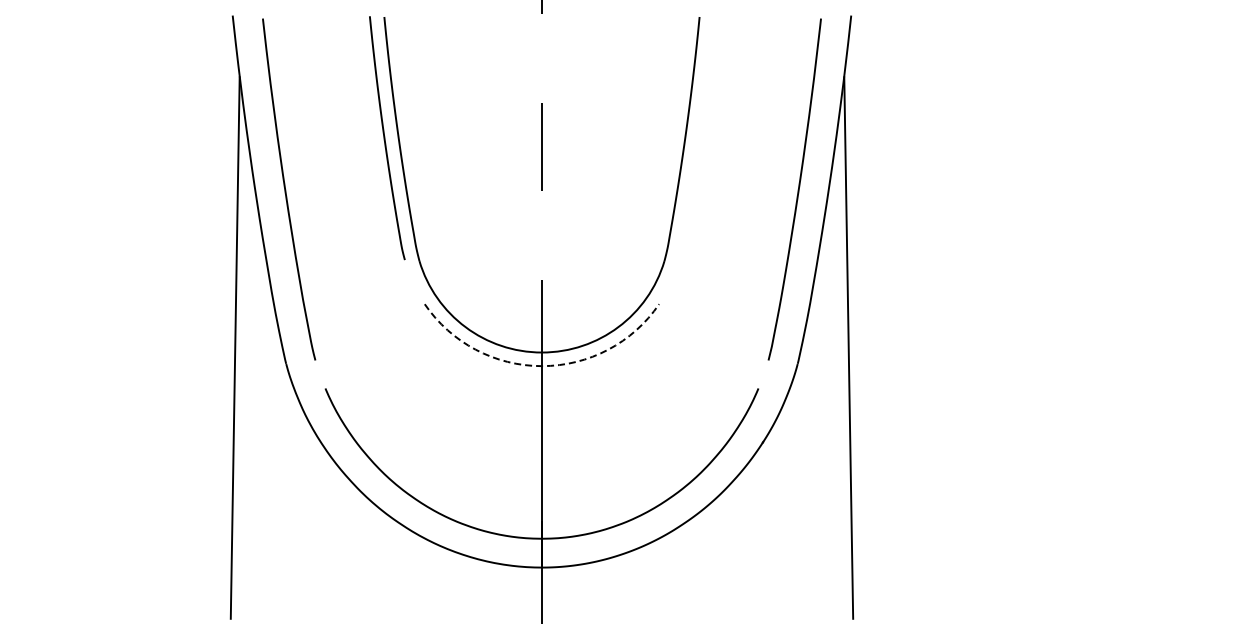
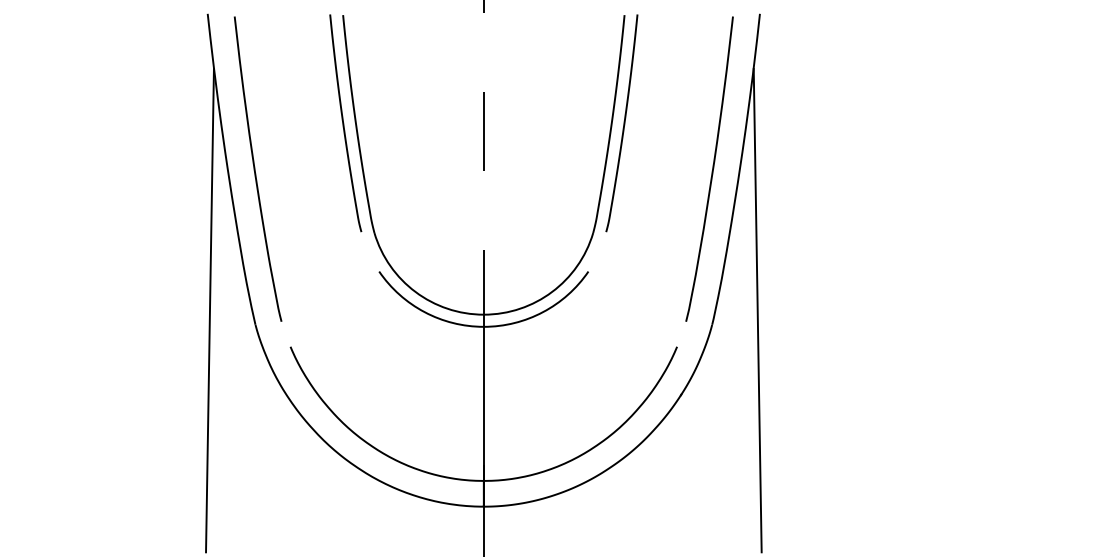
curve: (698, 138) -> (623, 123), added
arc: (541, 366) -> (483, 327), dashed -> solid

